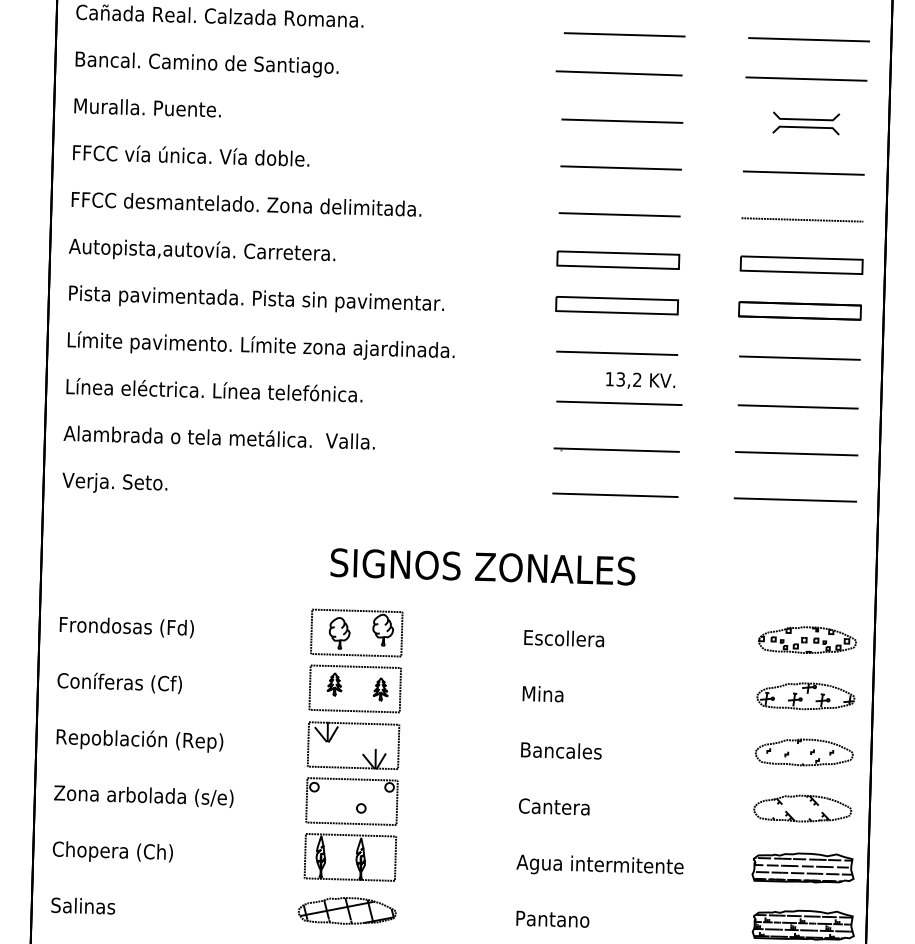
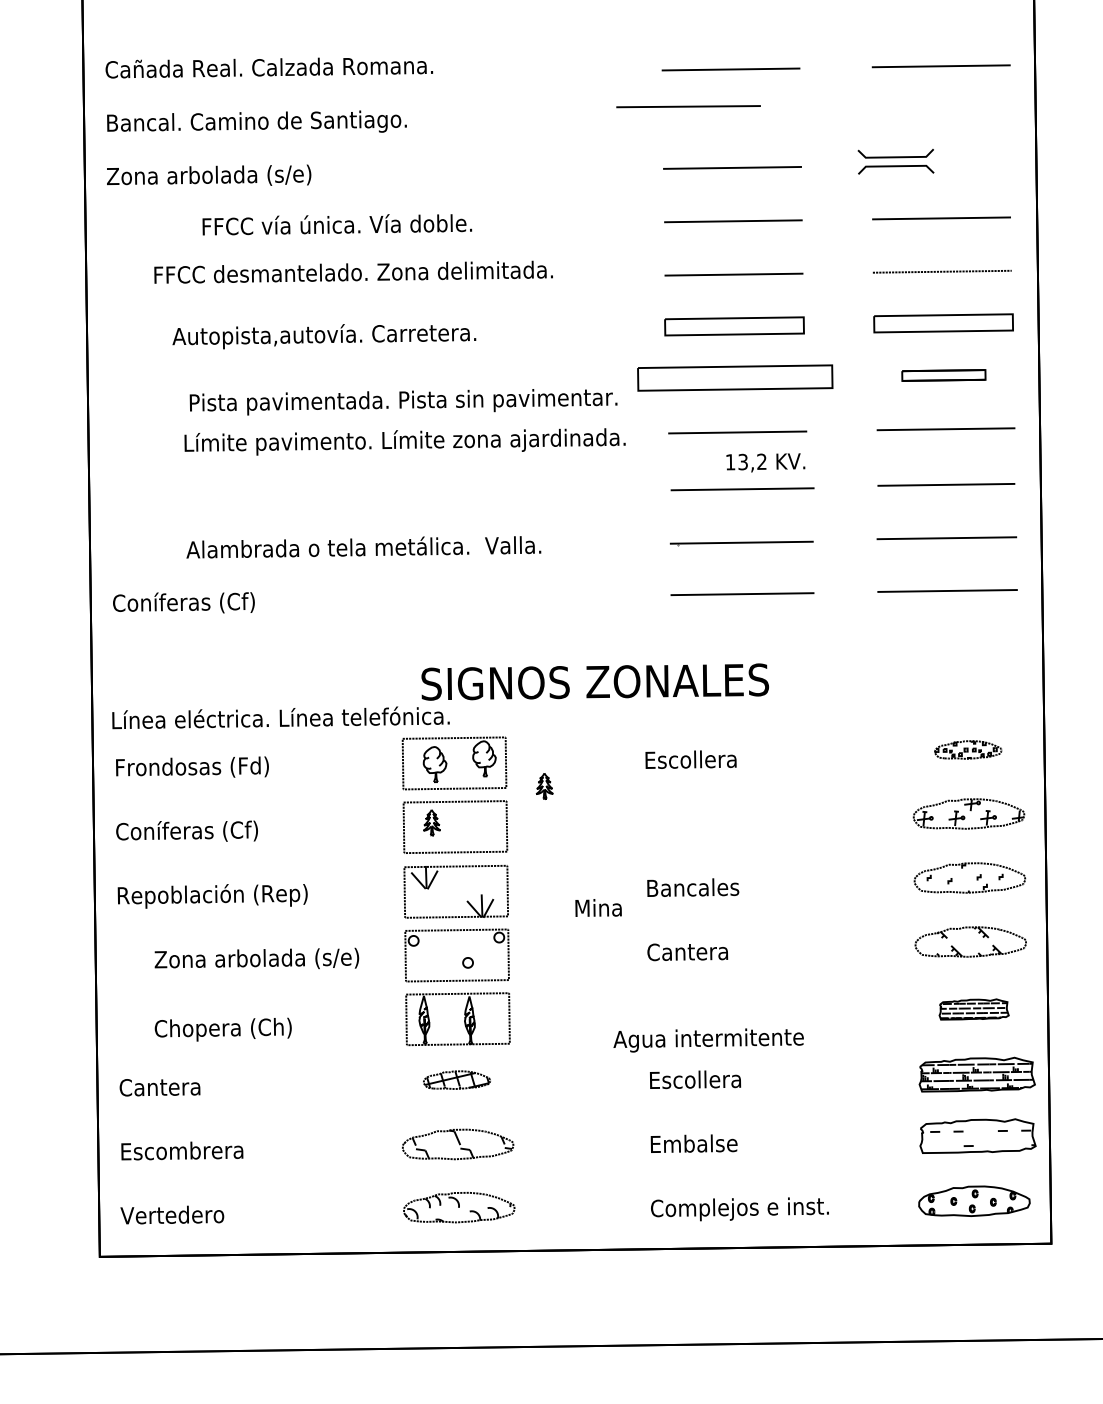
line: (619, 73) -> (688, 106), moved
line: (805, 78) -> (939, 110), removed
text: (163, 107) -> (209, 174), Muralla. Puente. -> Zona arbolada (s/e)
part: (805, 123) -> (895, 161), moved
text: (191, 155) -> (337, 224), moved
text: (246, 203) -> (353, 271), moved
text: (202, 251) -> (324, 336), moved
text: (256, 300) -> (403, 402), moved
part: (617, 305) -> (735, 378), size x1.4
part: (799, 310) -> (943, 375), size x0.6
text: (260, 346) -> (404, 441), moved
text: (214, 390) -> (280, 717), moved
text: (219, 437) -> (363, 547), moved
text: (124, 483) -> (183, 604), Verja. Seto. -> Coníferas (Cf)
part: (807, 639) -> (968, 749), size x0.6
part: (380, 689) -> (544, 786), moved
text: (543, 693) -> (598, 907), moved
text: (143, 795) -> (256, 958), moved
text: (112, 852) -> (222, 1029), moved
text: (599, 866) -> (708, 1040), moved
part: (802, 867) -> (973, 1009), size x0.6
text: (86, 906) -> (159, 1087), Salinas -> Cantera
part: (346, 910) -> (456, 1079), size x0.6
text: (557, 919) -> (696, 1079), Pantano -> Escollera

